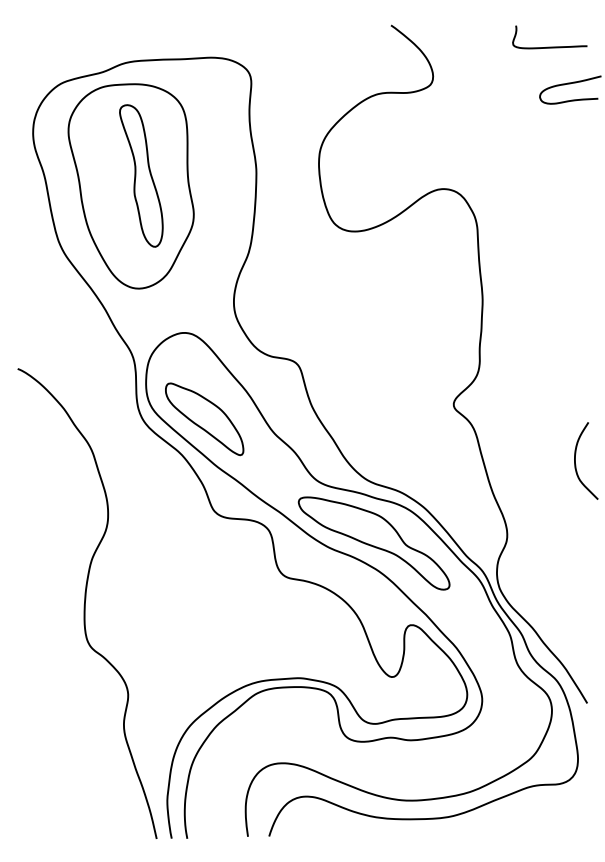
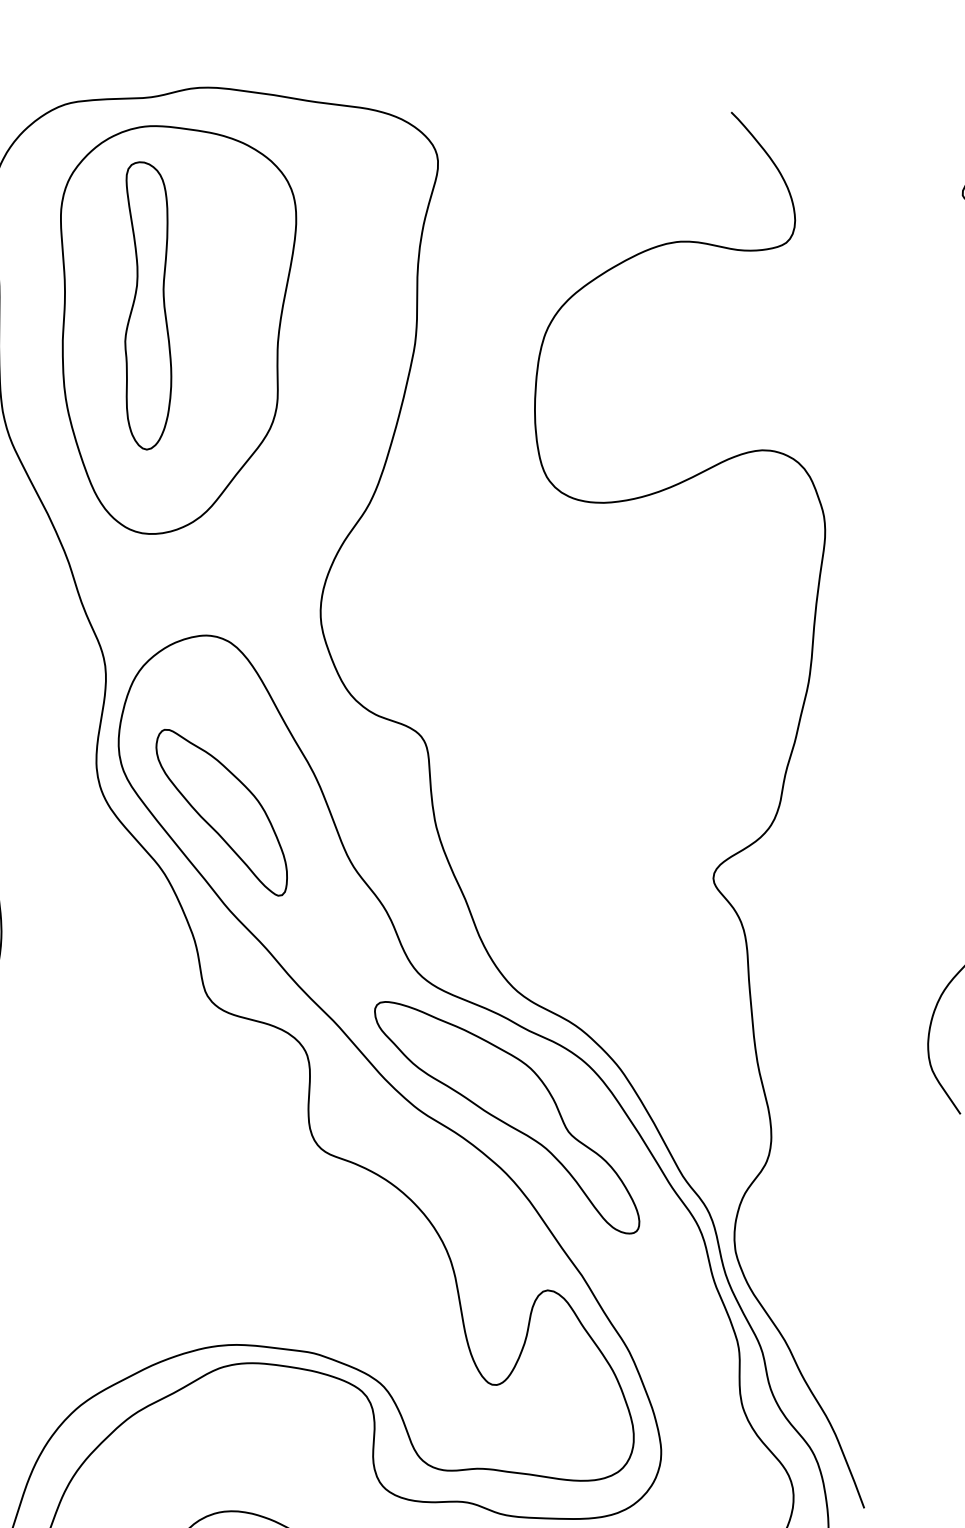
part: (141, 175) -> (145, 305), moved

